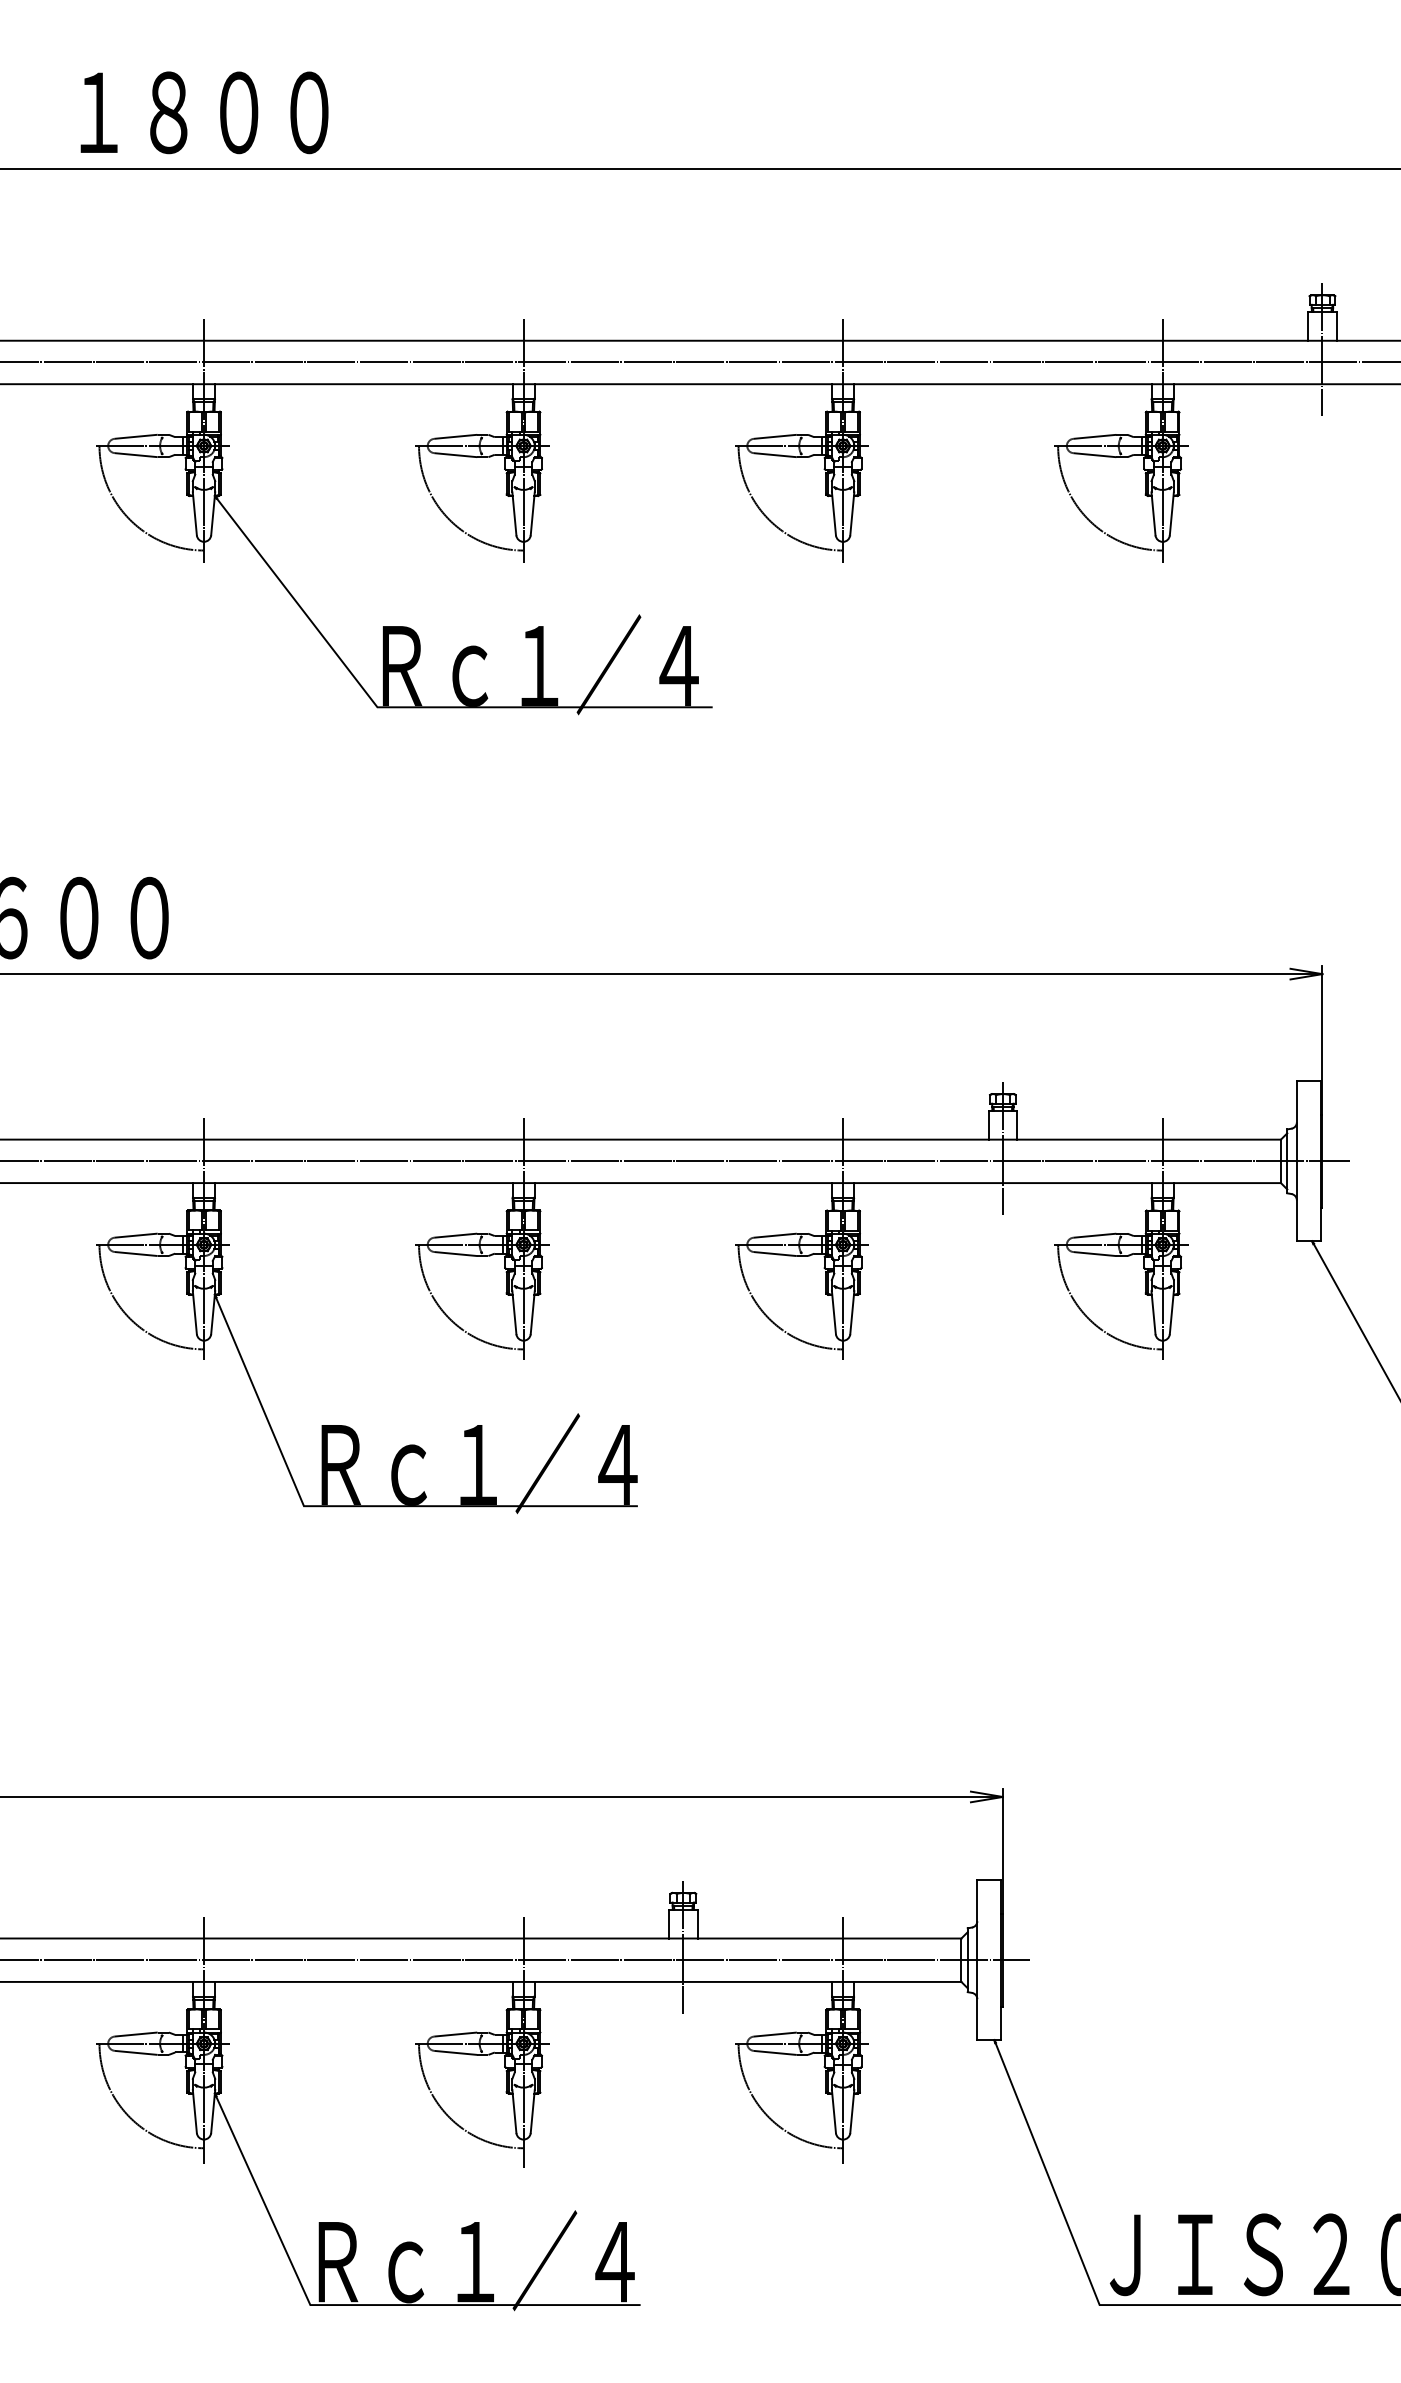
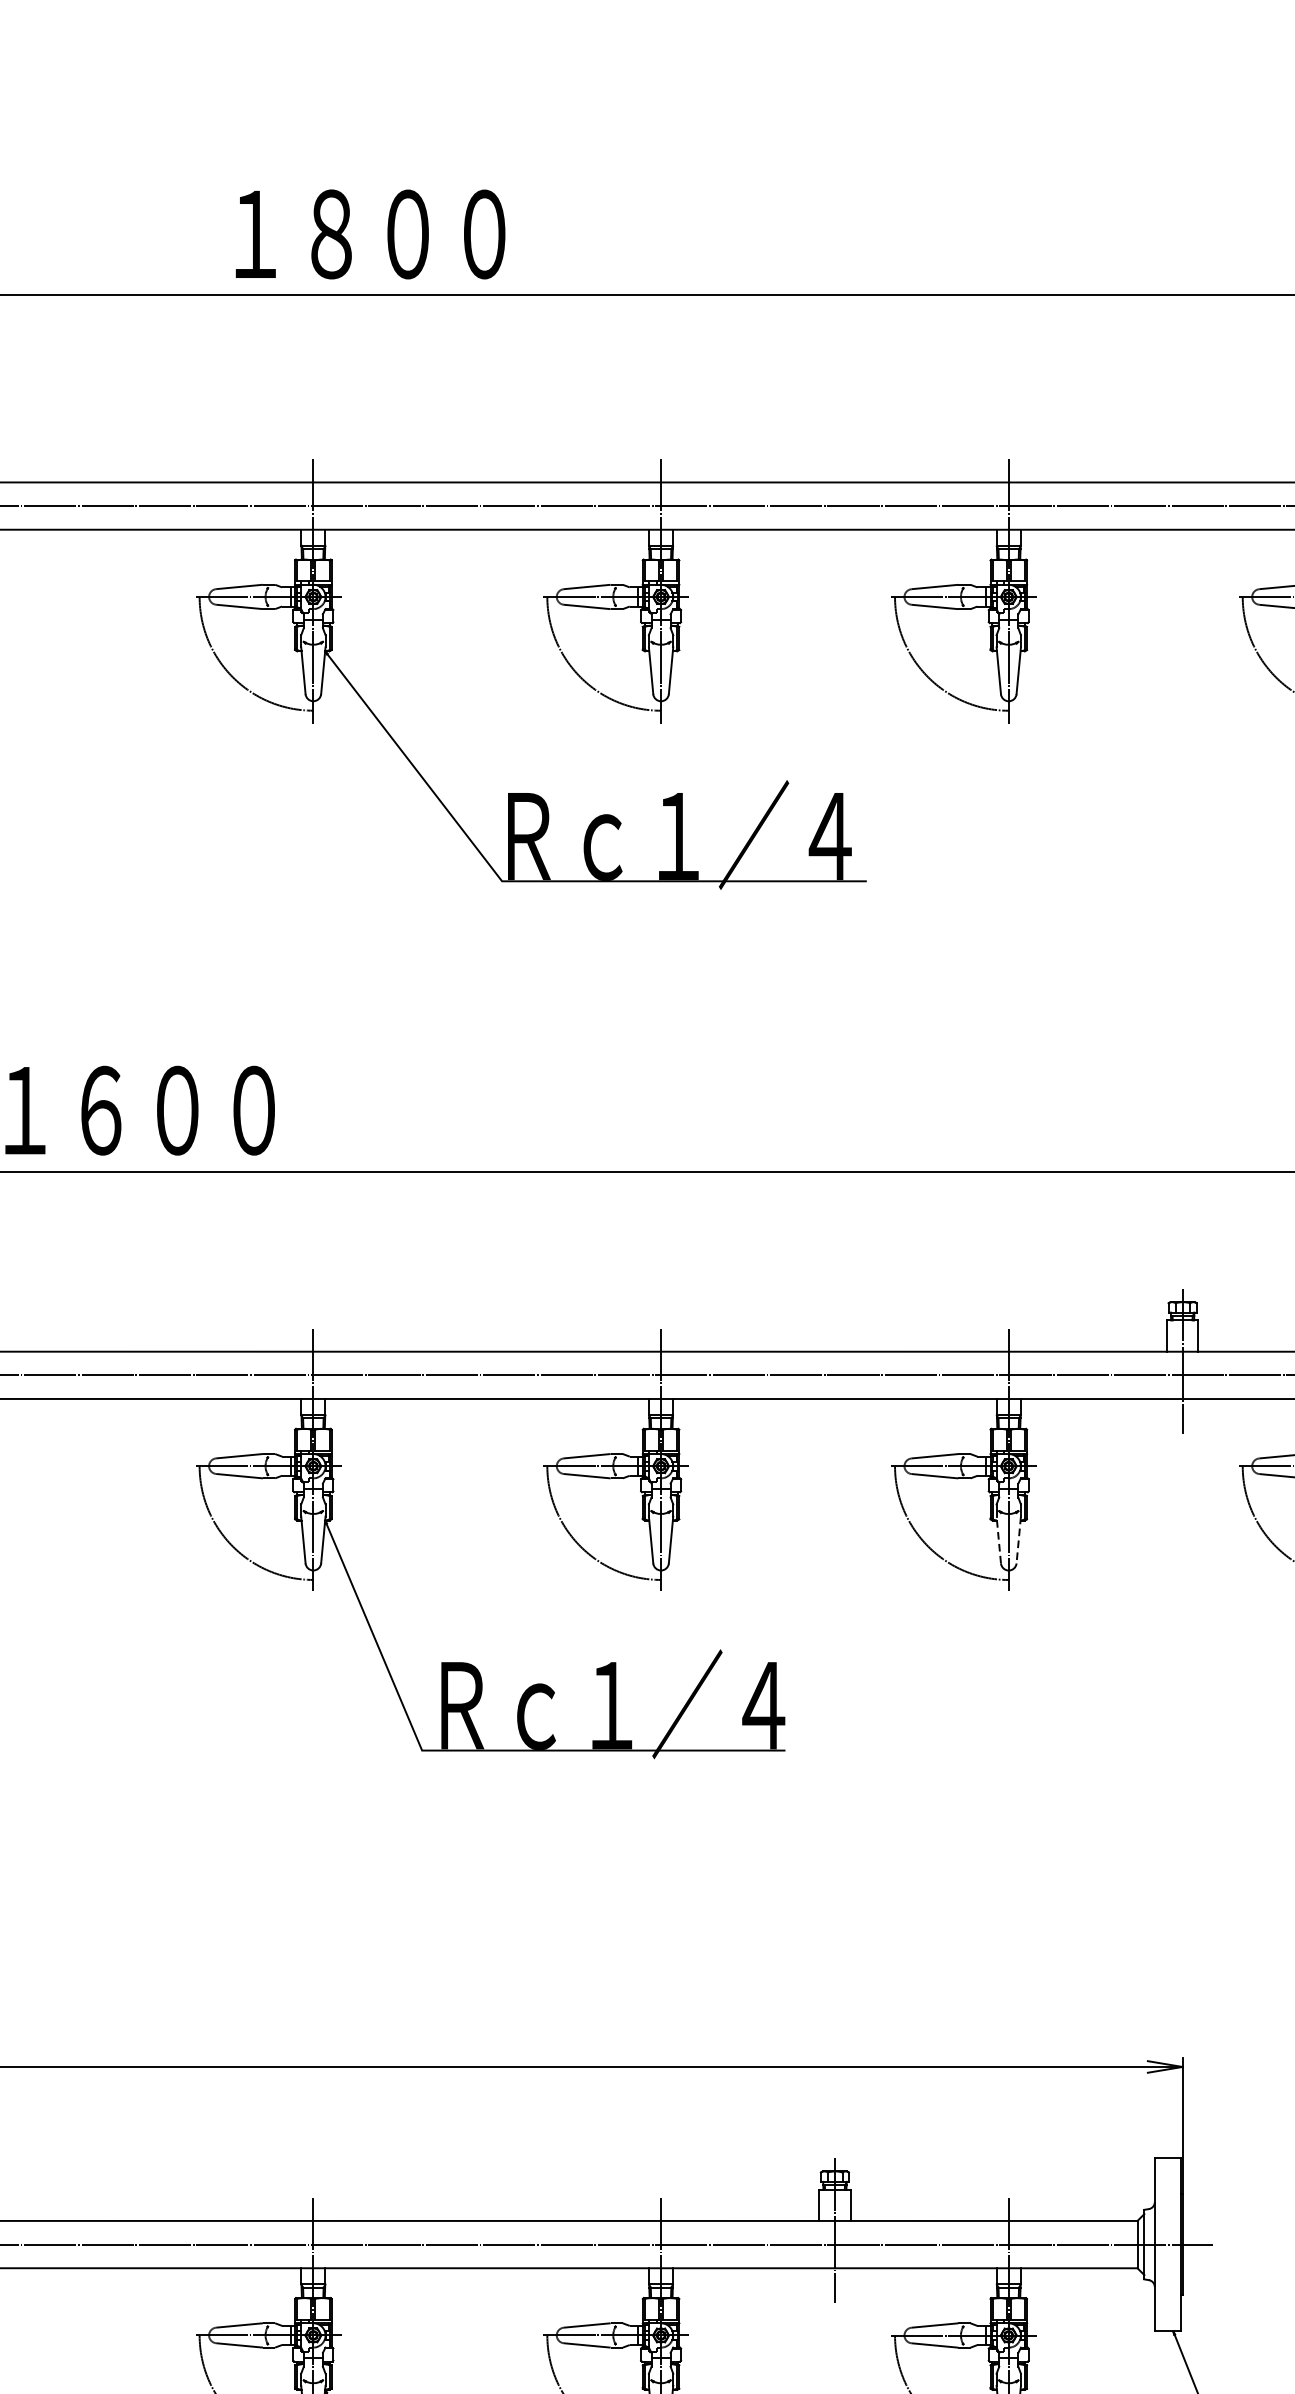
text: (204, 112) -> (370, 234), moved
line: (833, 1312) -> (998, 1539), solid -> dashed
line: (852, 1312) -> (1018, 1539), solid -> dashed

